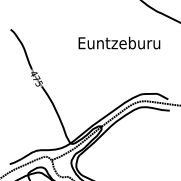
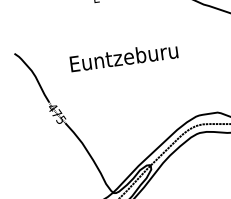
text: (119, 42) -> (124, 56), moved

